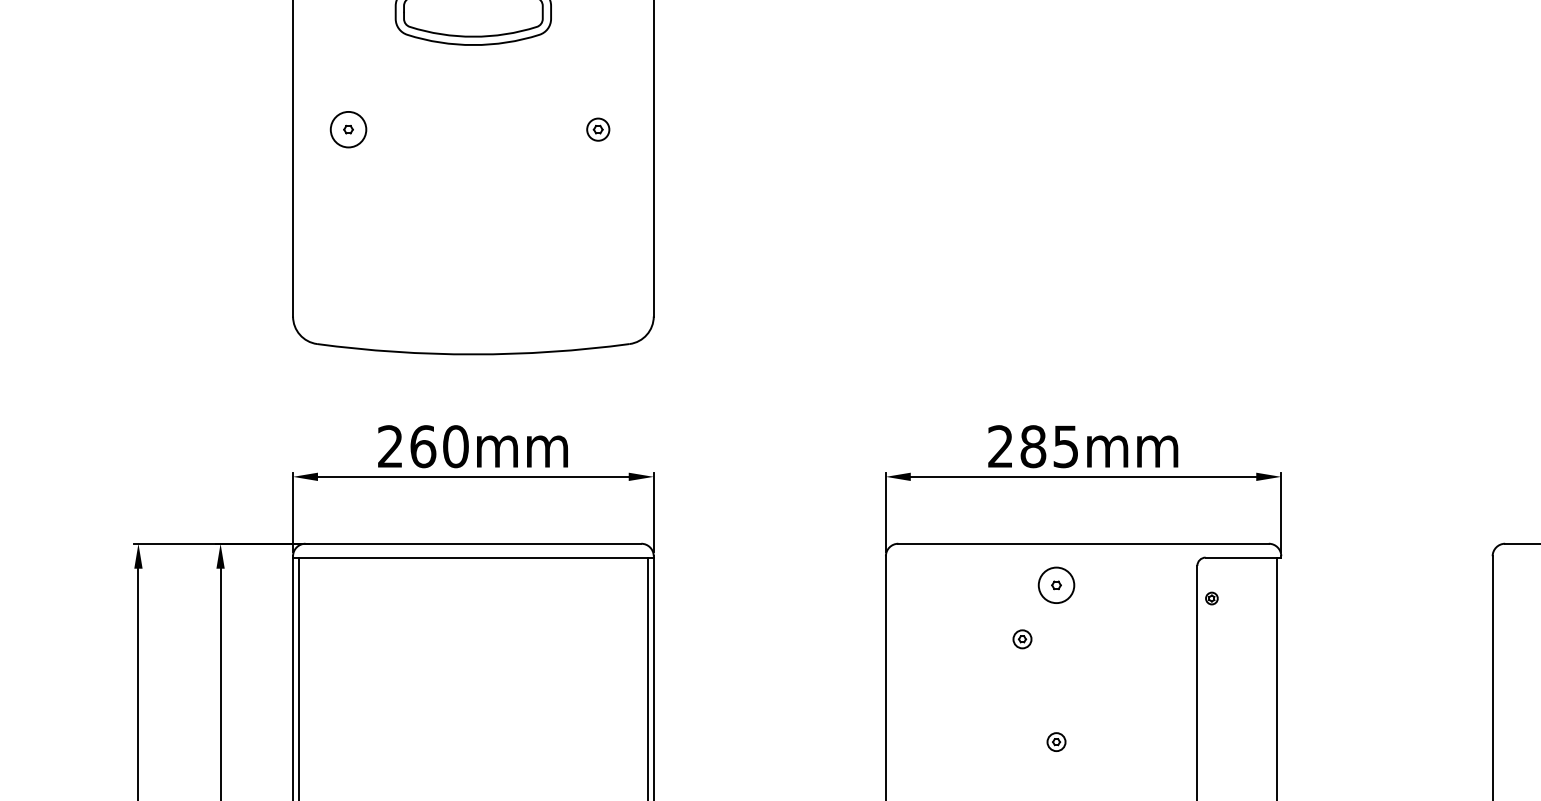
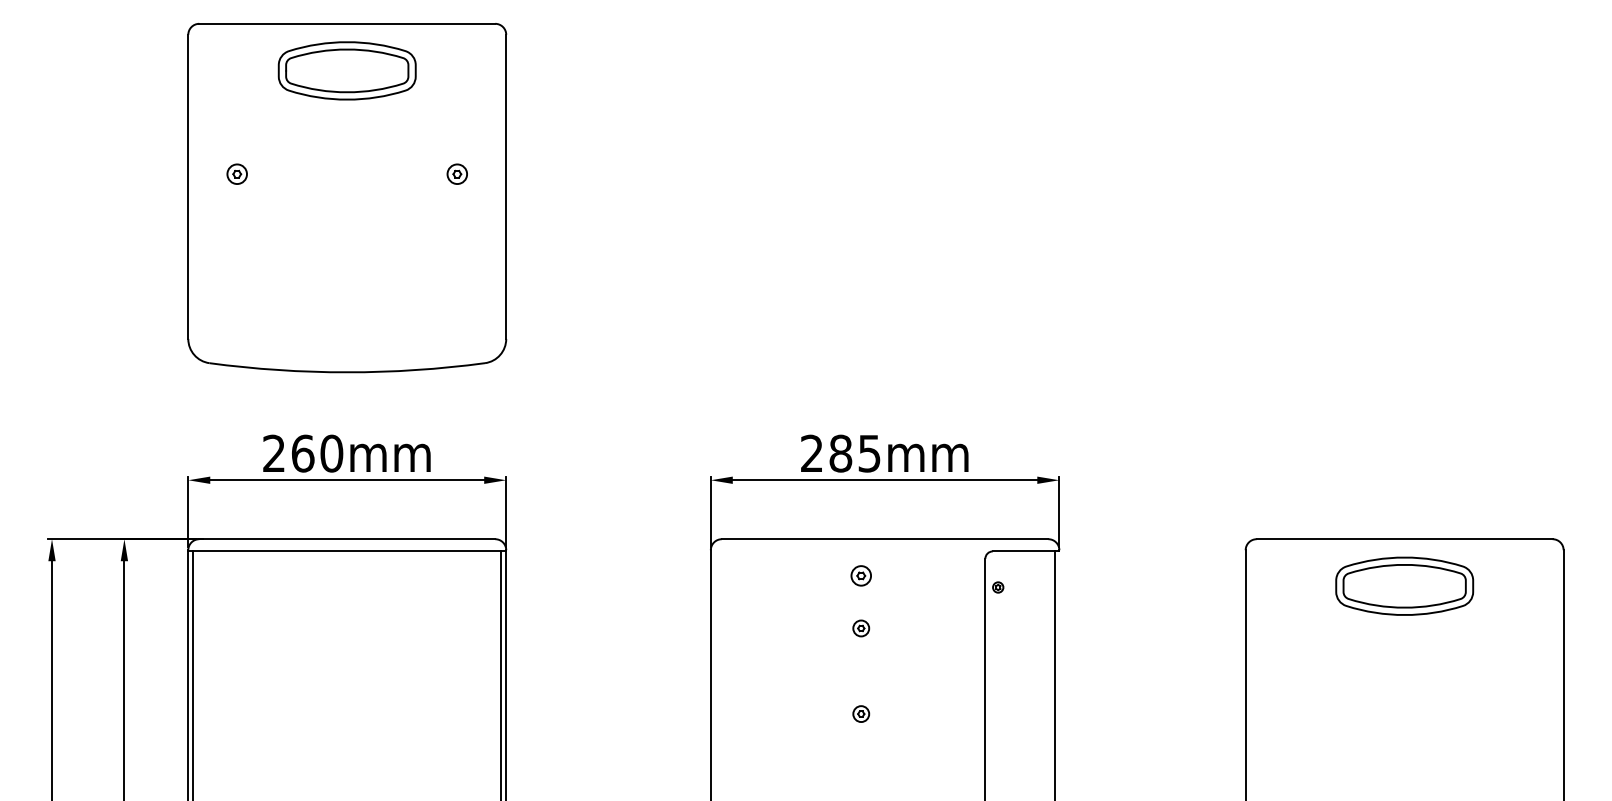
circle: (348, 129) -> (237, 174), size x0.62
circle: (1056, 584) -> (861, 575), size x0.62
part: (1022, 639) -> (861, 628), moved

